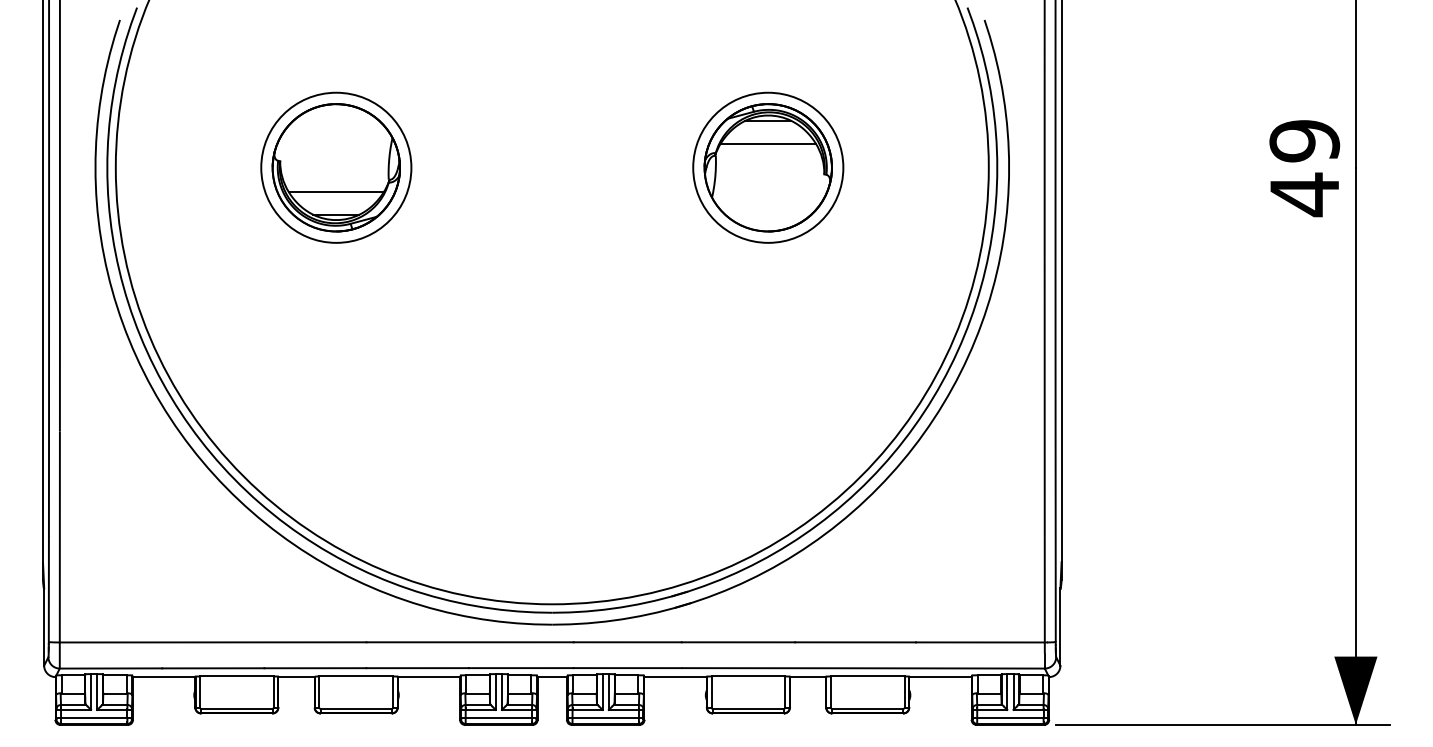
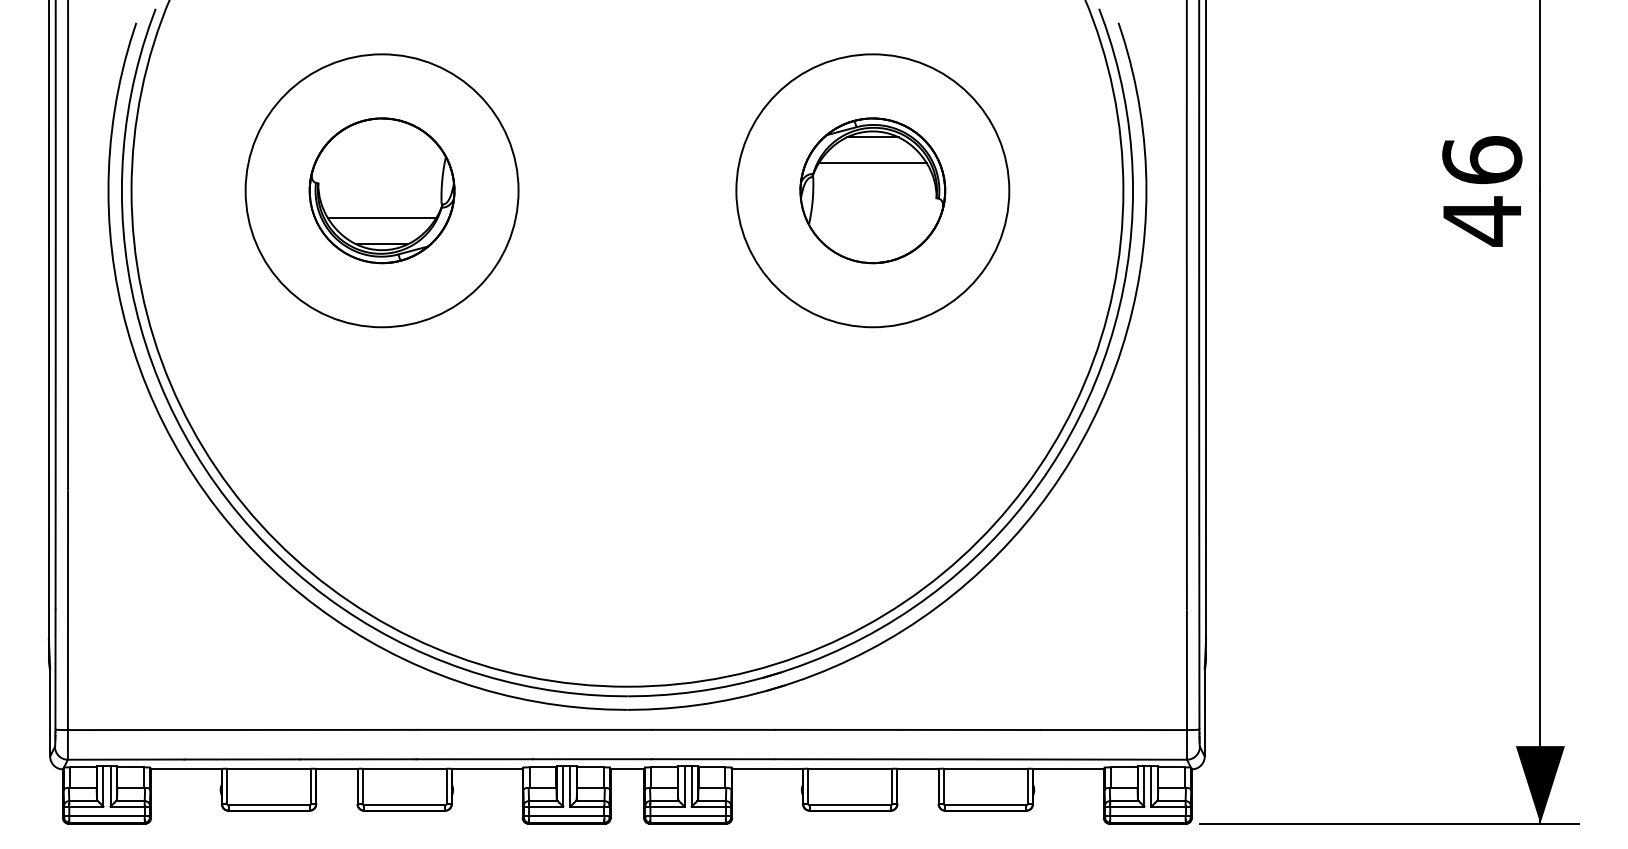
text: (1304, 141) -> (1482, 160), 49 -> 46
circle: (335, 167) -> (381, 190), size x1.6
circle: (767, 167) -> (872, 190), size x1.6

